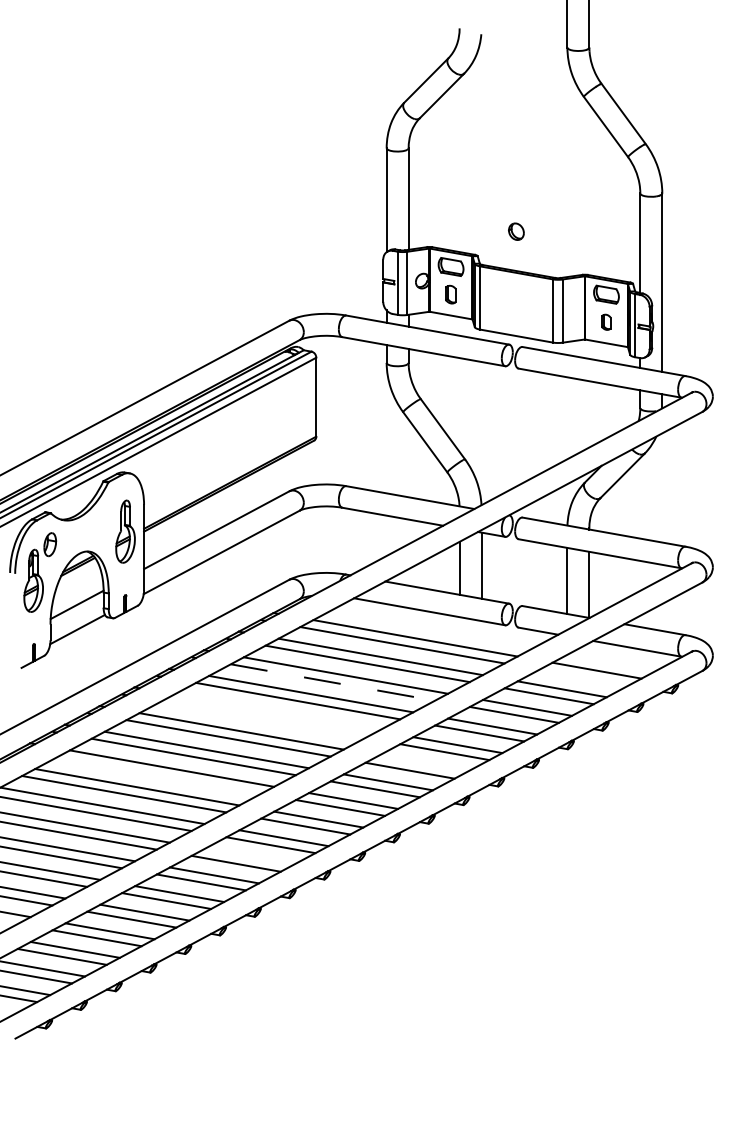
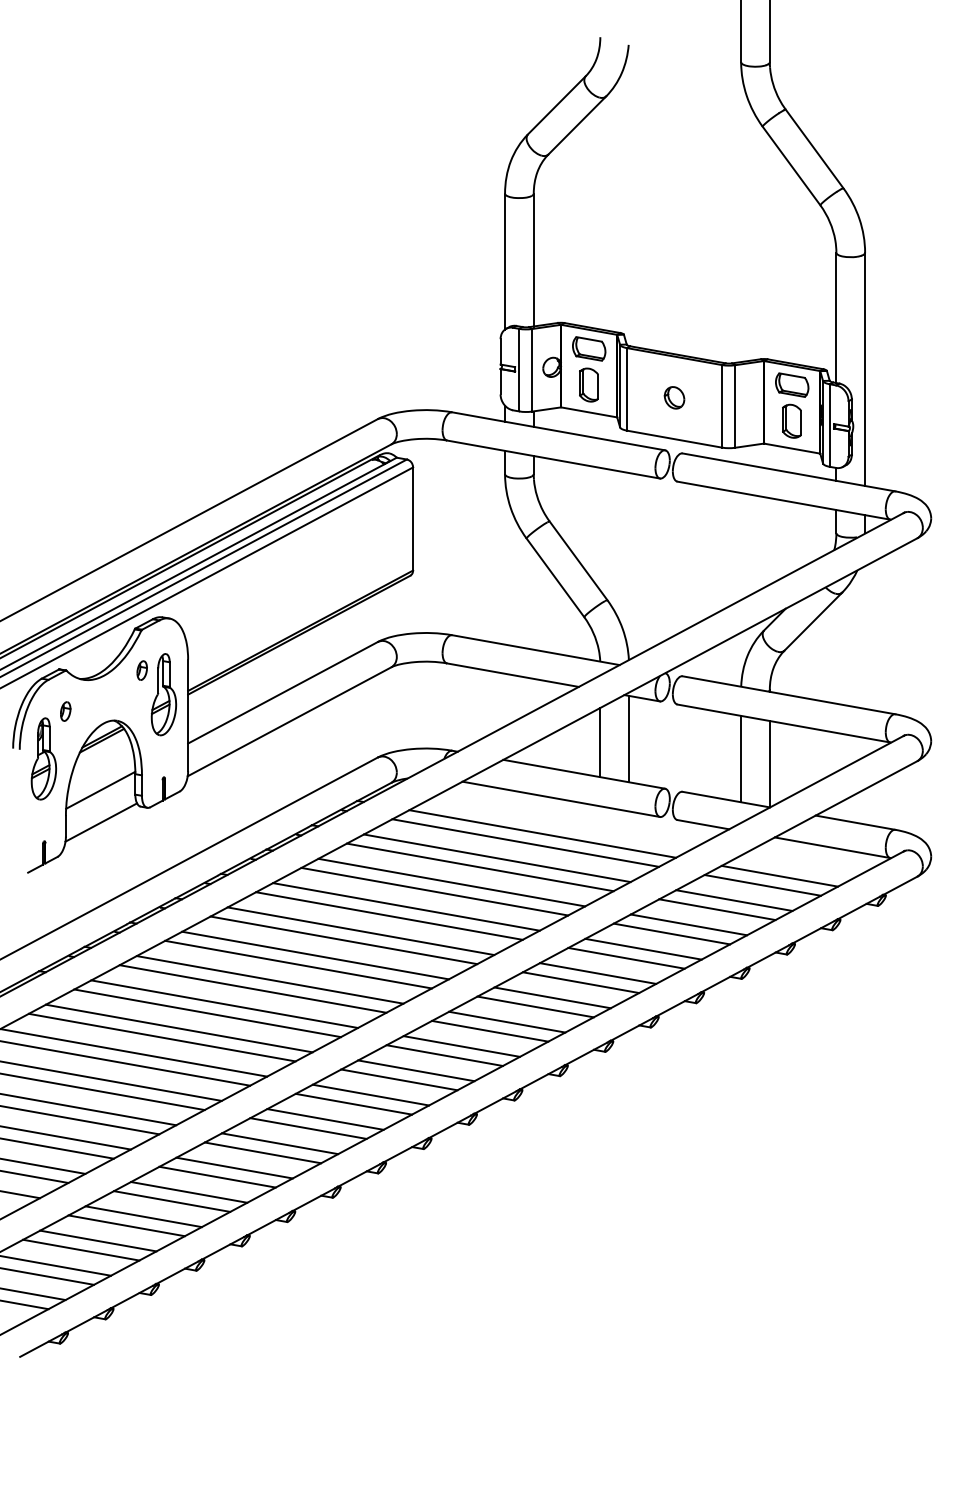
part: (516, 231) -> (674, 397), moved
part: (450, 294) -> (588, 384), size x1.43
part: (605, 321) -> (791, 420), size x1.67
part: (108, 513) -> (141, 670), added
part: (50, 544) -> (65, 711), size x0.62
line: (583, 677) -> (762, 885), added
line: (333, 682) -> (435, 891), dashed -> solid
line: (276, 712) -> (360, 931), added
line: (263, 719) -> (343, 940), added
line: (422, 763) -> (552, 997), added
line: (158, 775) -> (207, 1013), added
line: (249, 856) -> (325, 1119), added

